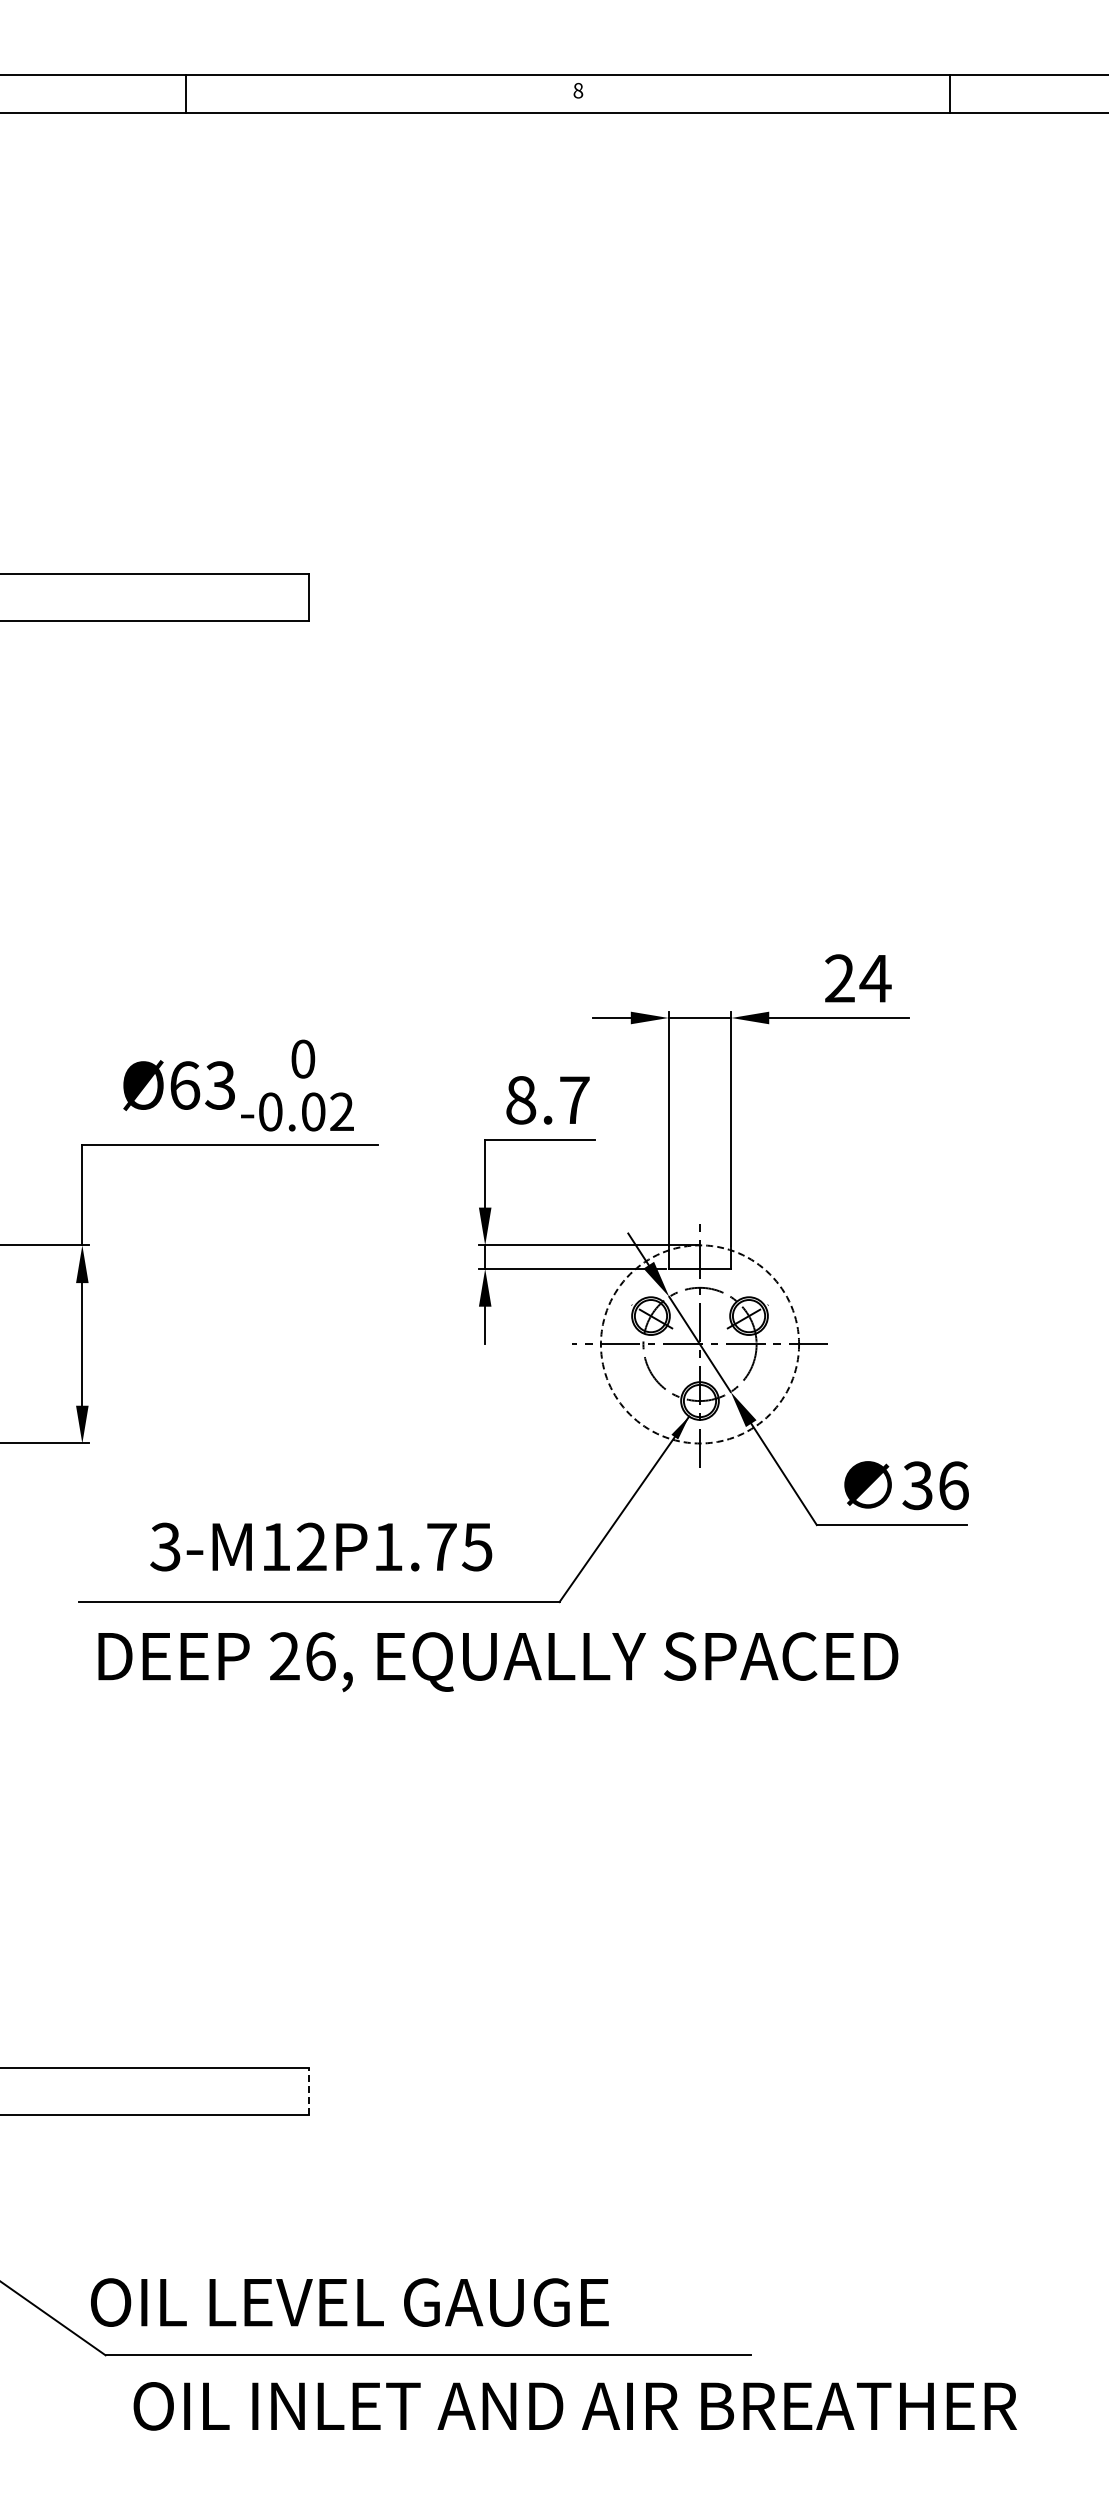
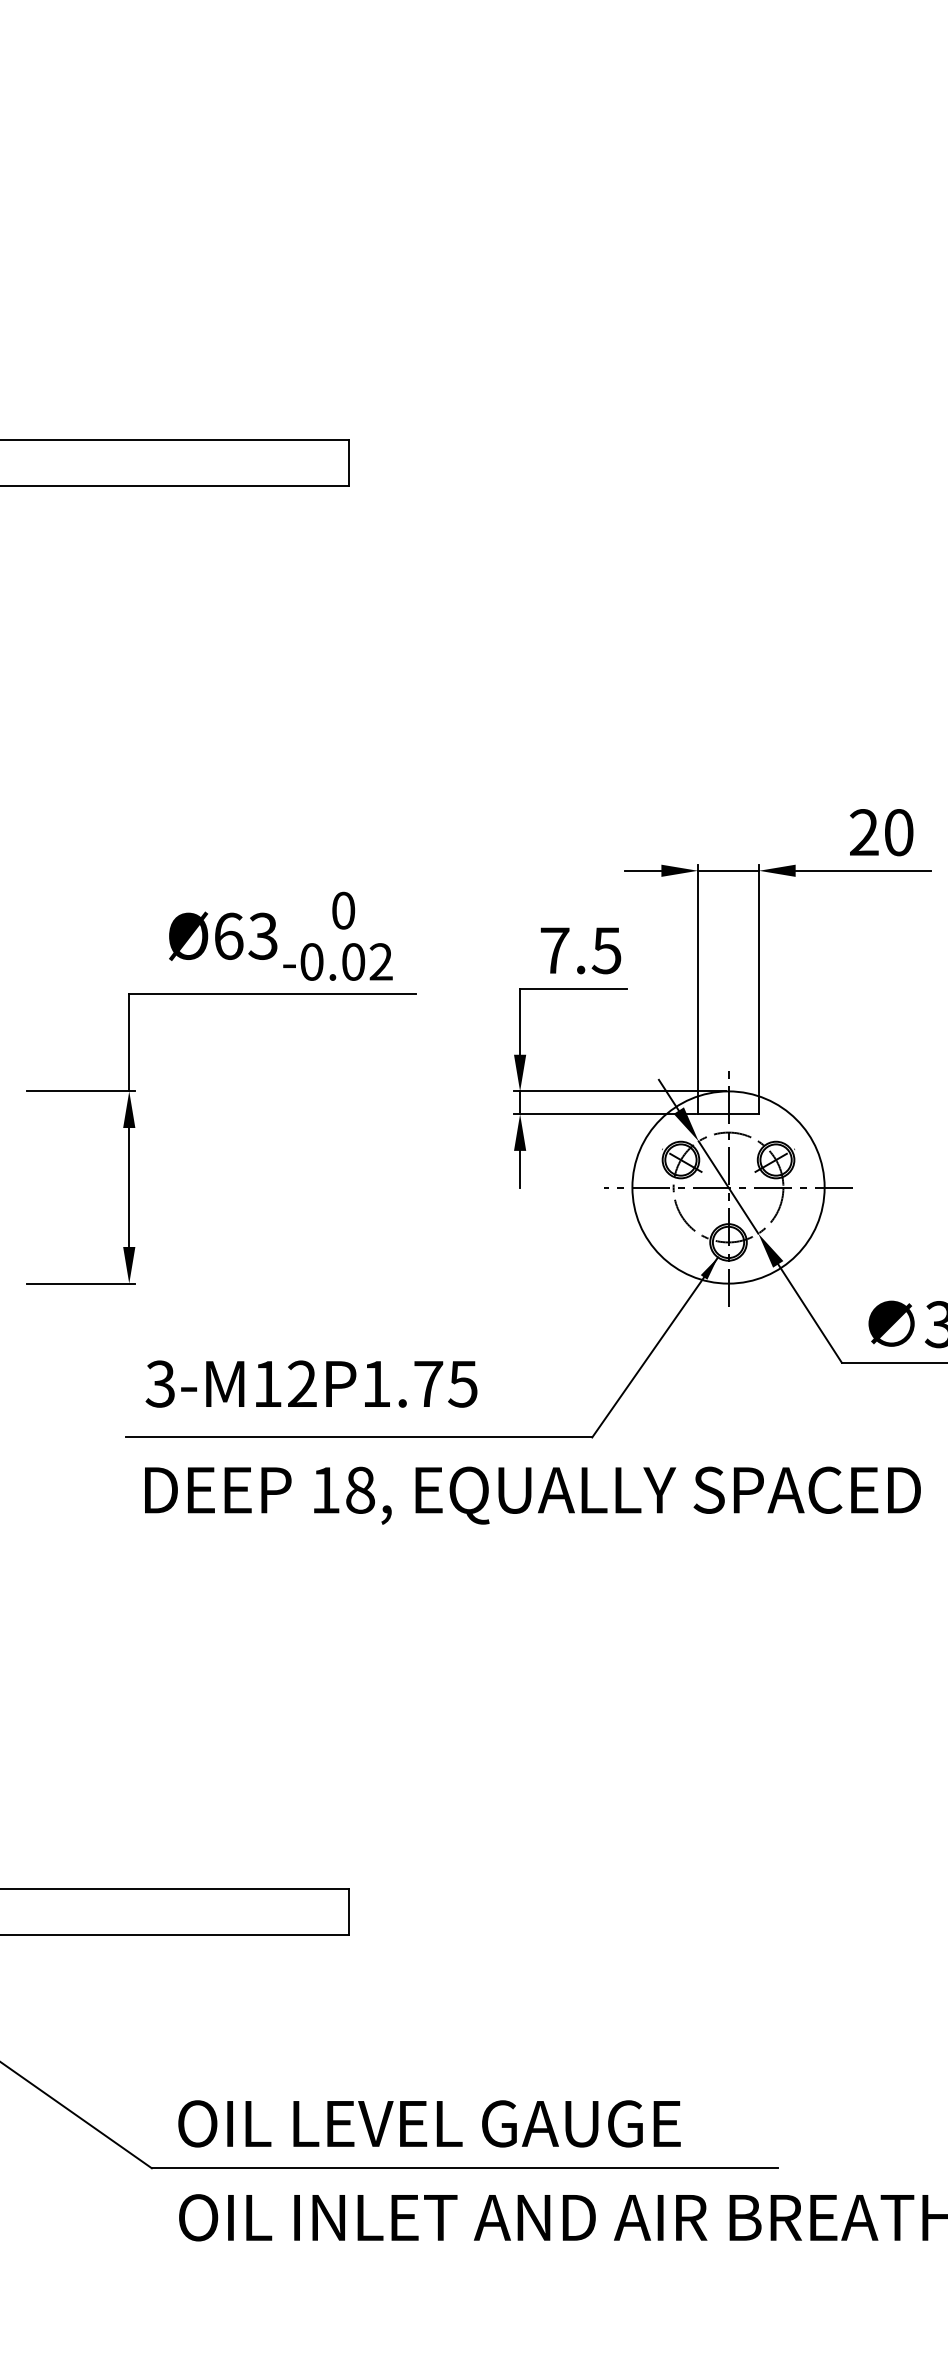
text: (875, 978) -> (898, 832), 24 -> 20
text: (547, 1100) -> (580, 950), 8.7 -> 7.5
circle: (699, 1344) -> (728, 1187), dashed -> solid
text: (321, 1546) -> (311, 1383), moved
text: (302, 1656) -> (342, 1490), 26, -> 18,
line: (308, 2091) -> (348, 1912), dashed -> solid
text: (349, 2302) -> (429, 2123), moved

